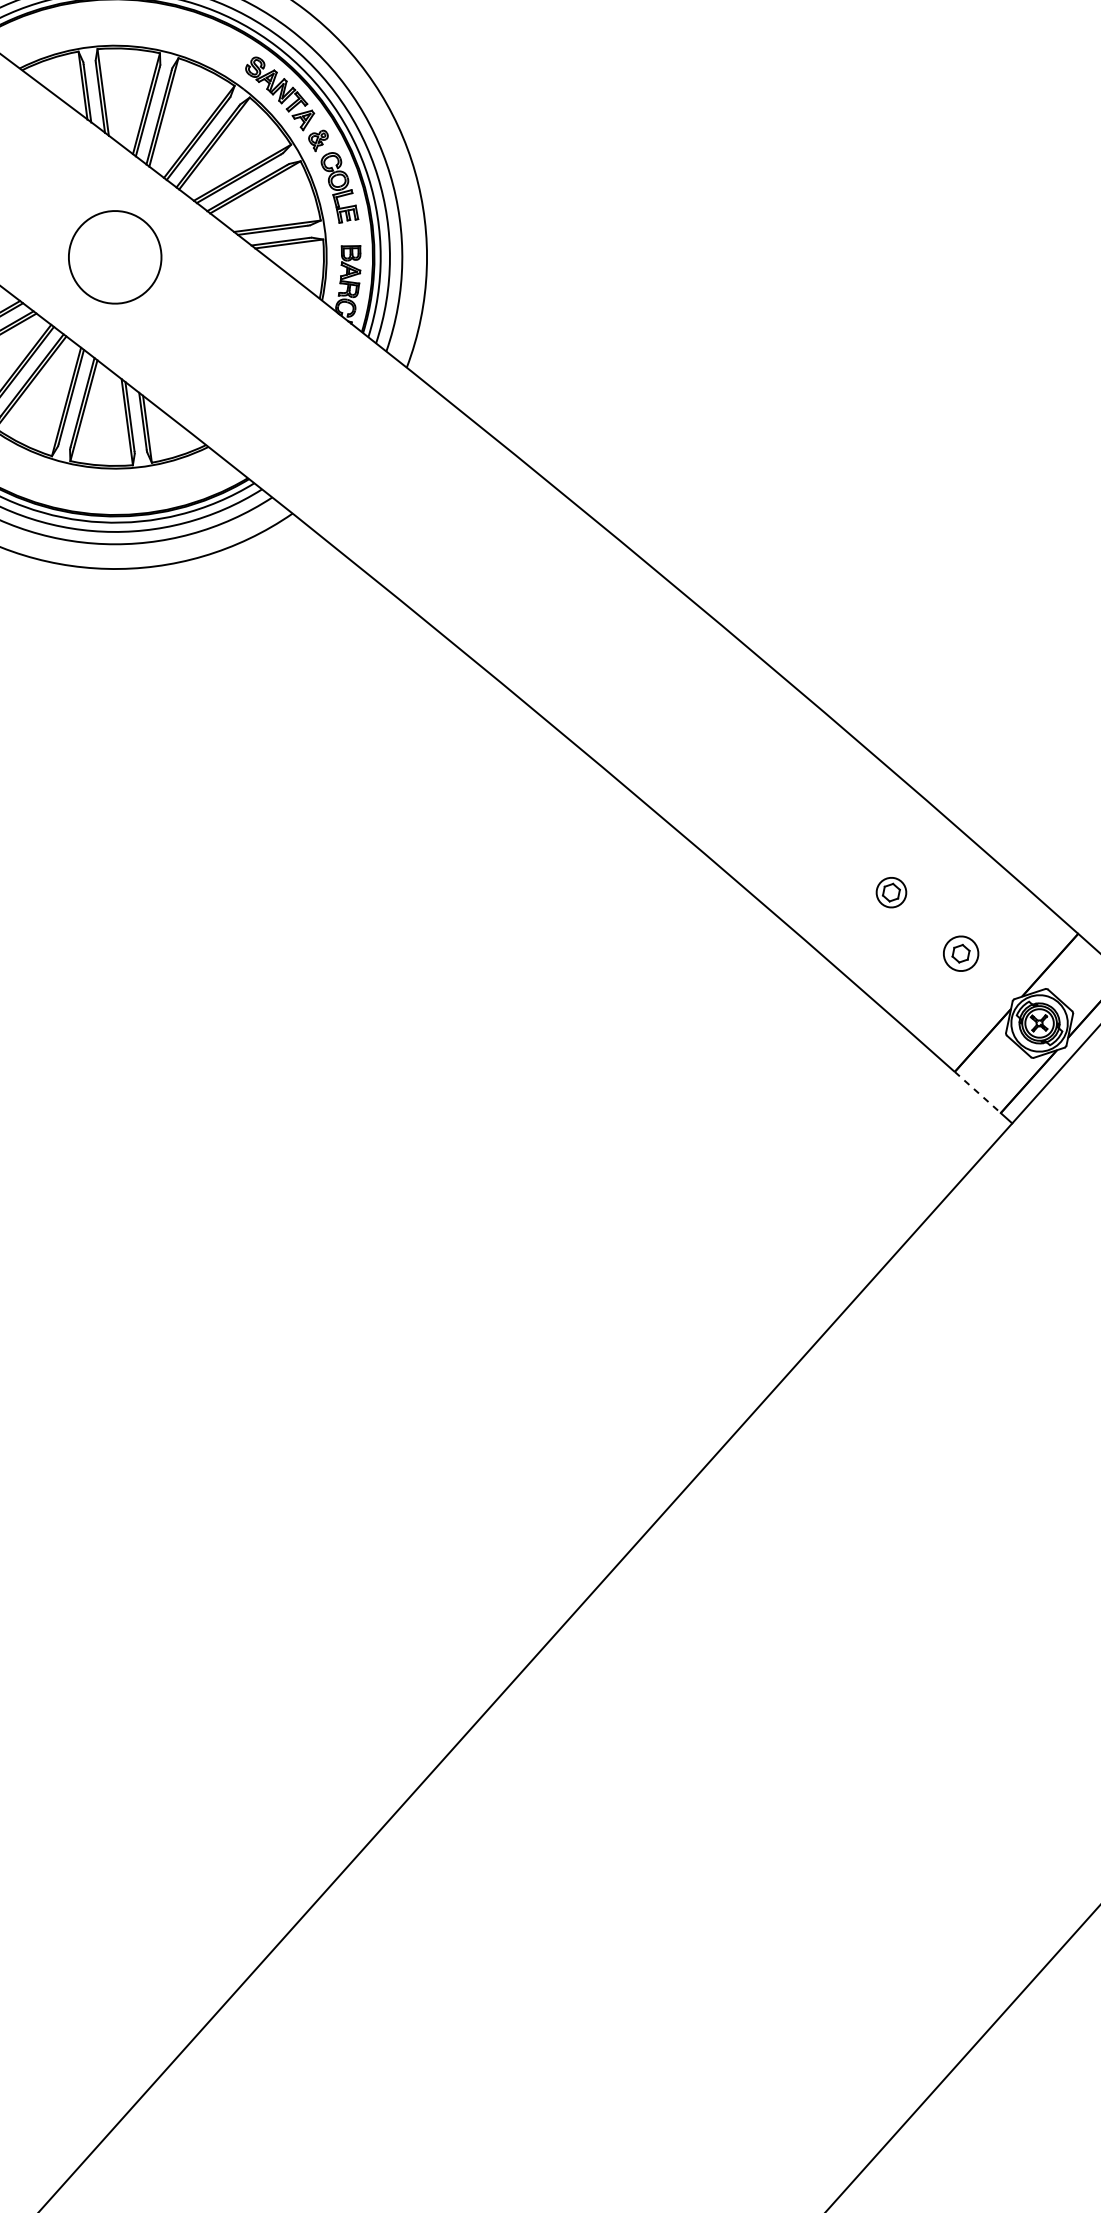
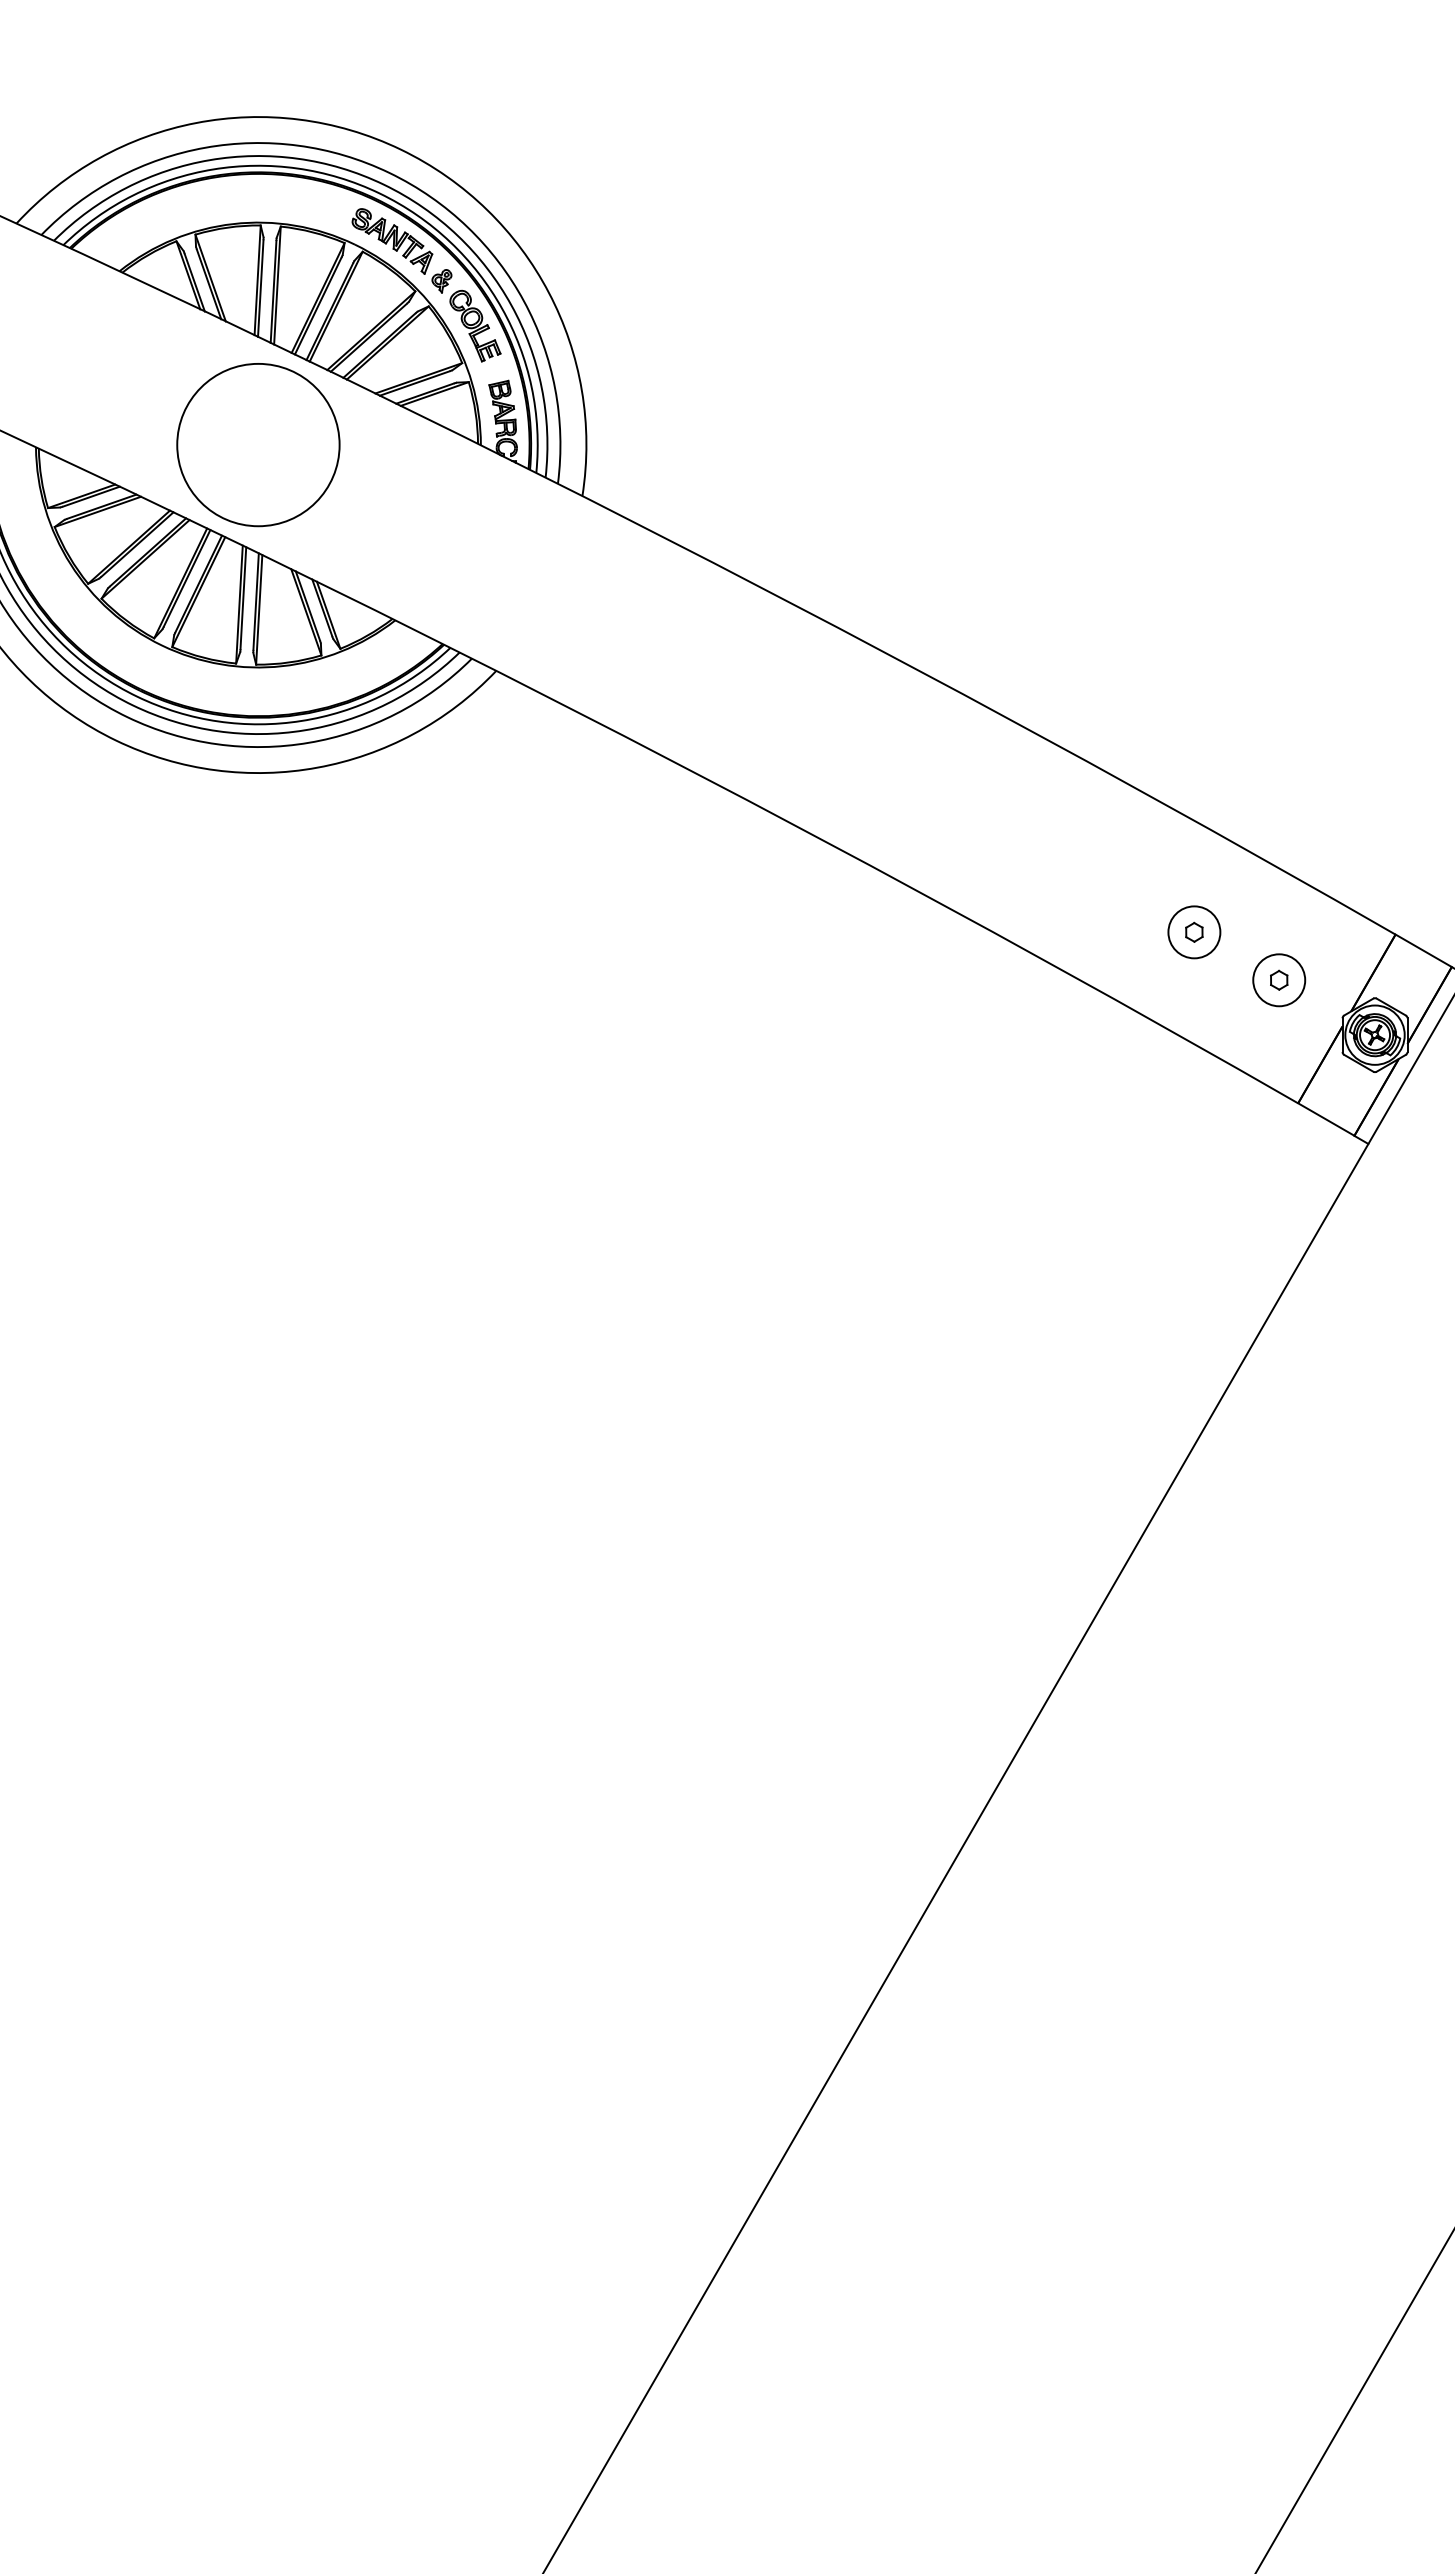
circle: (115, 257) -> (258, 445), size x1.67
circle: (891, 892) -> (1194, 932), size x1.67
circle: (961, 953) -> (1279, 980), size x1.43
line: (978, 1092) -> (1326, 1119), dashed -> solid

